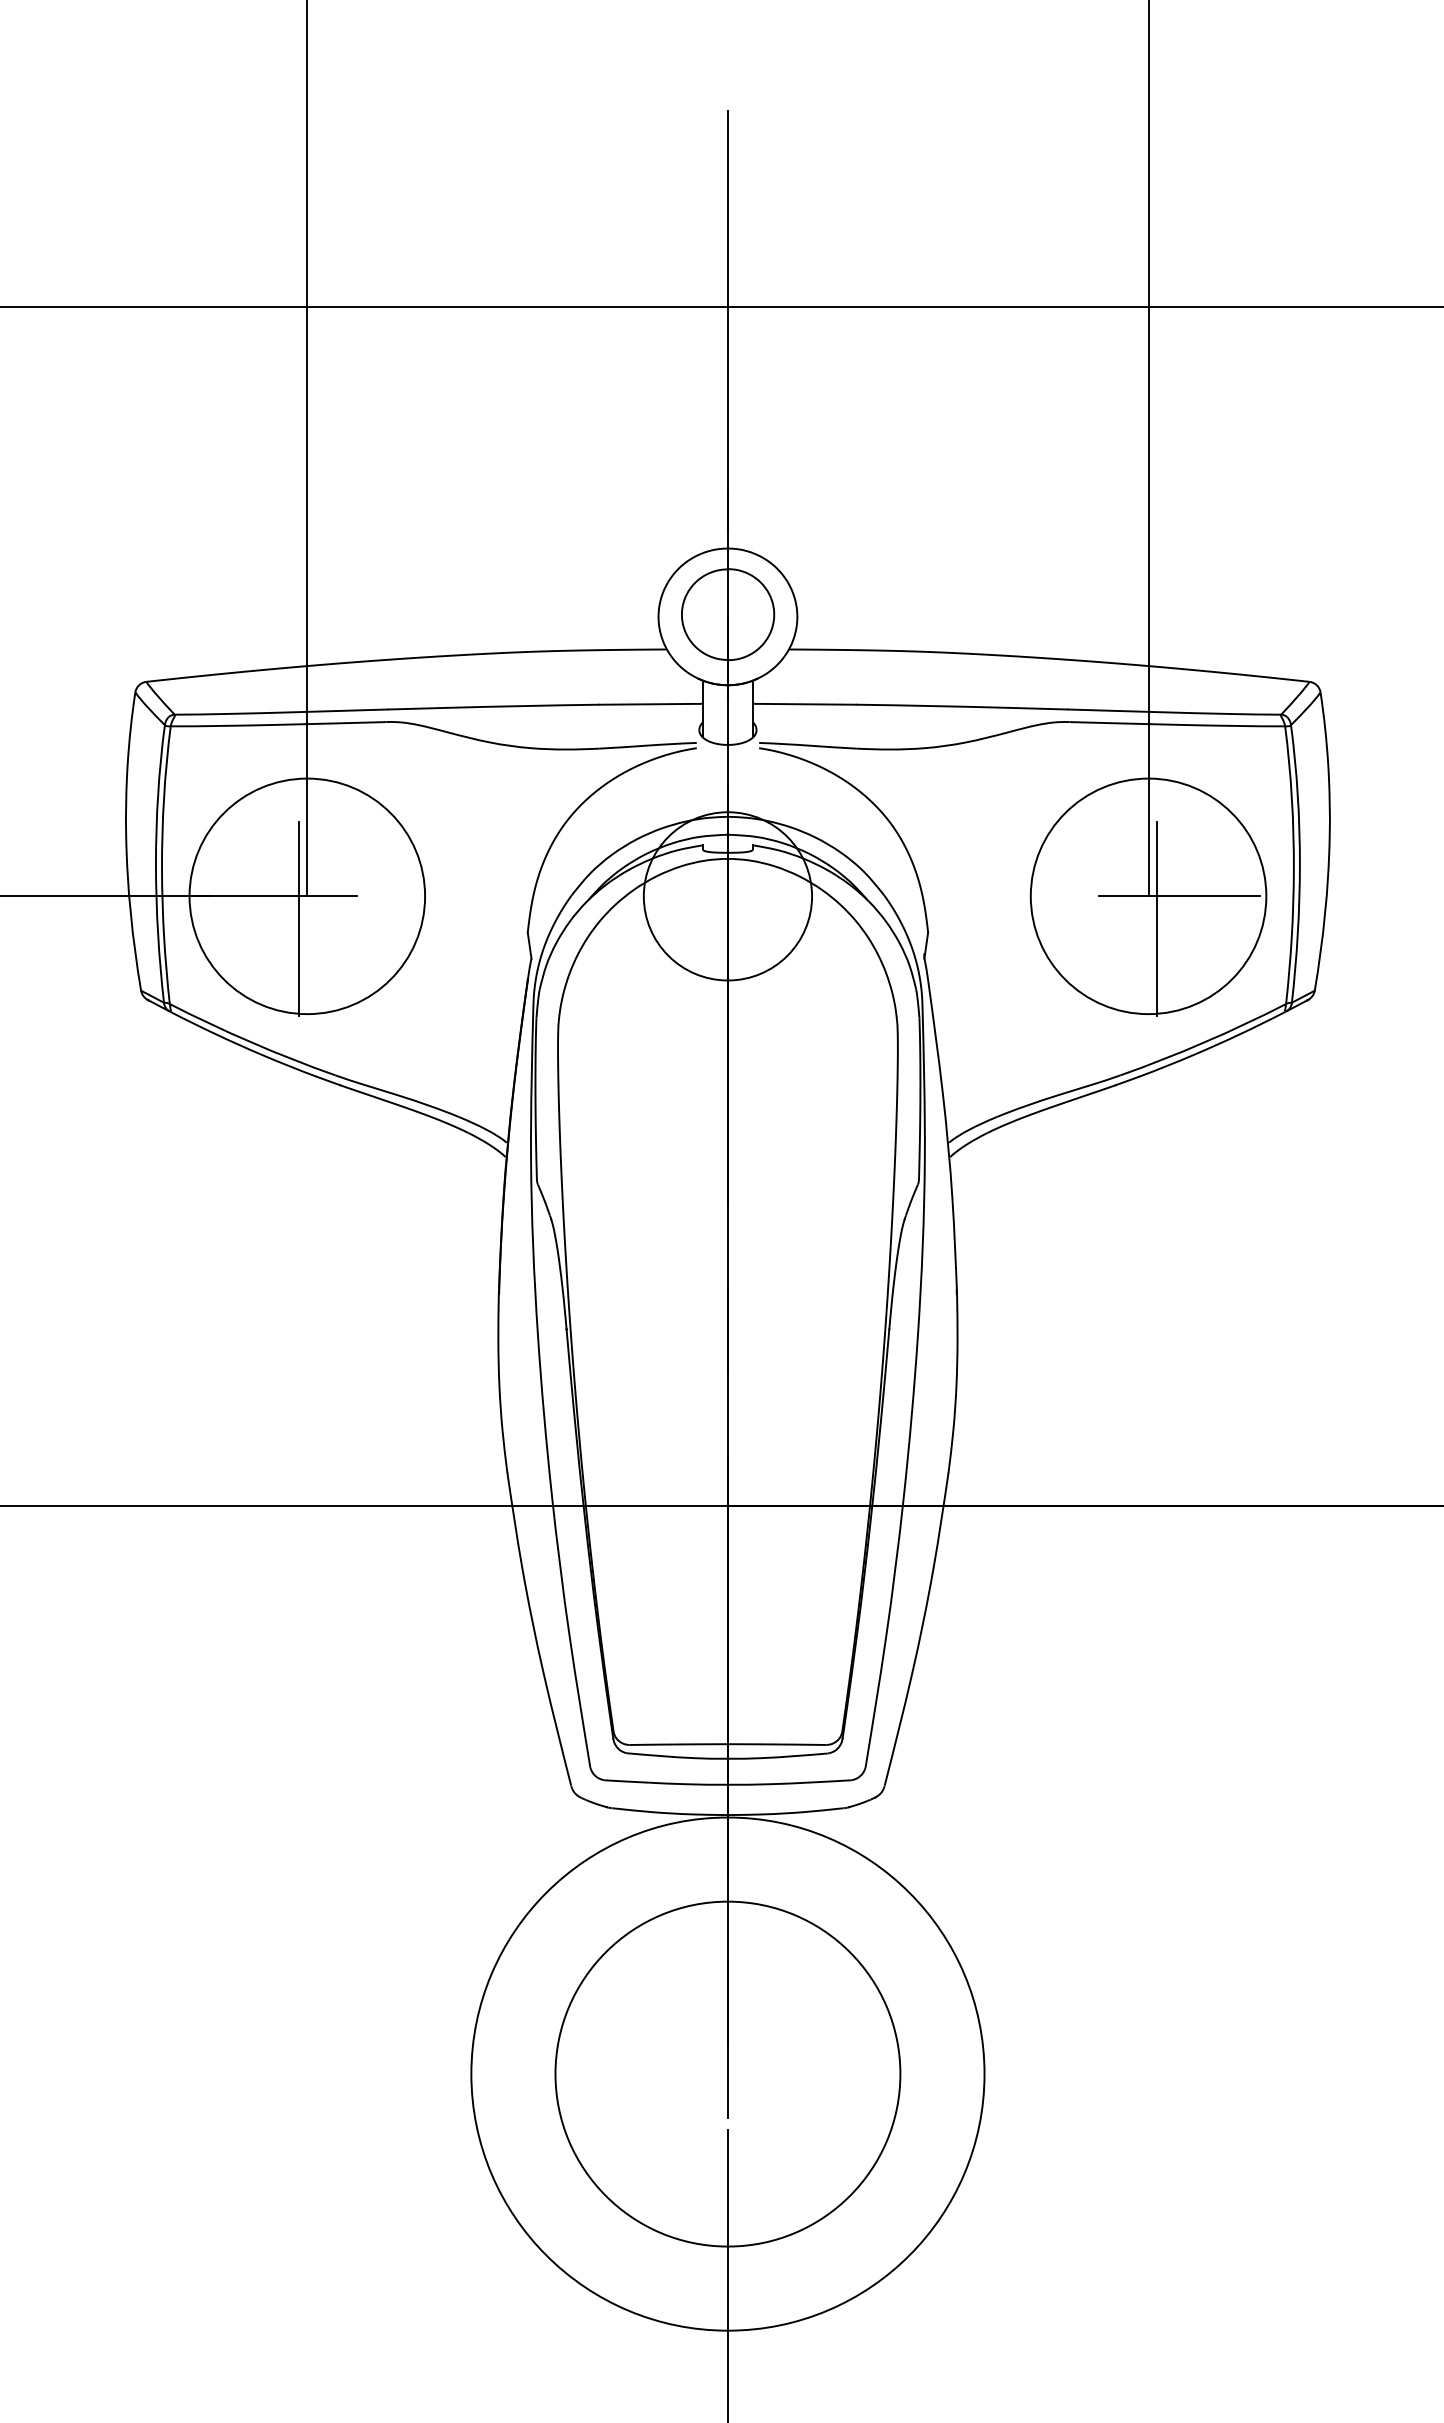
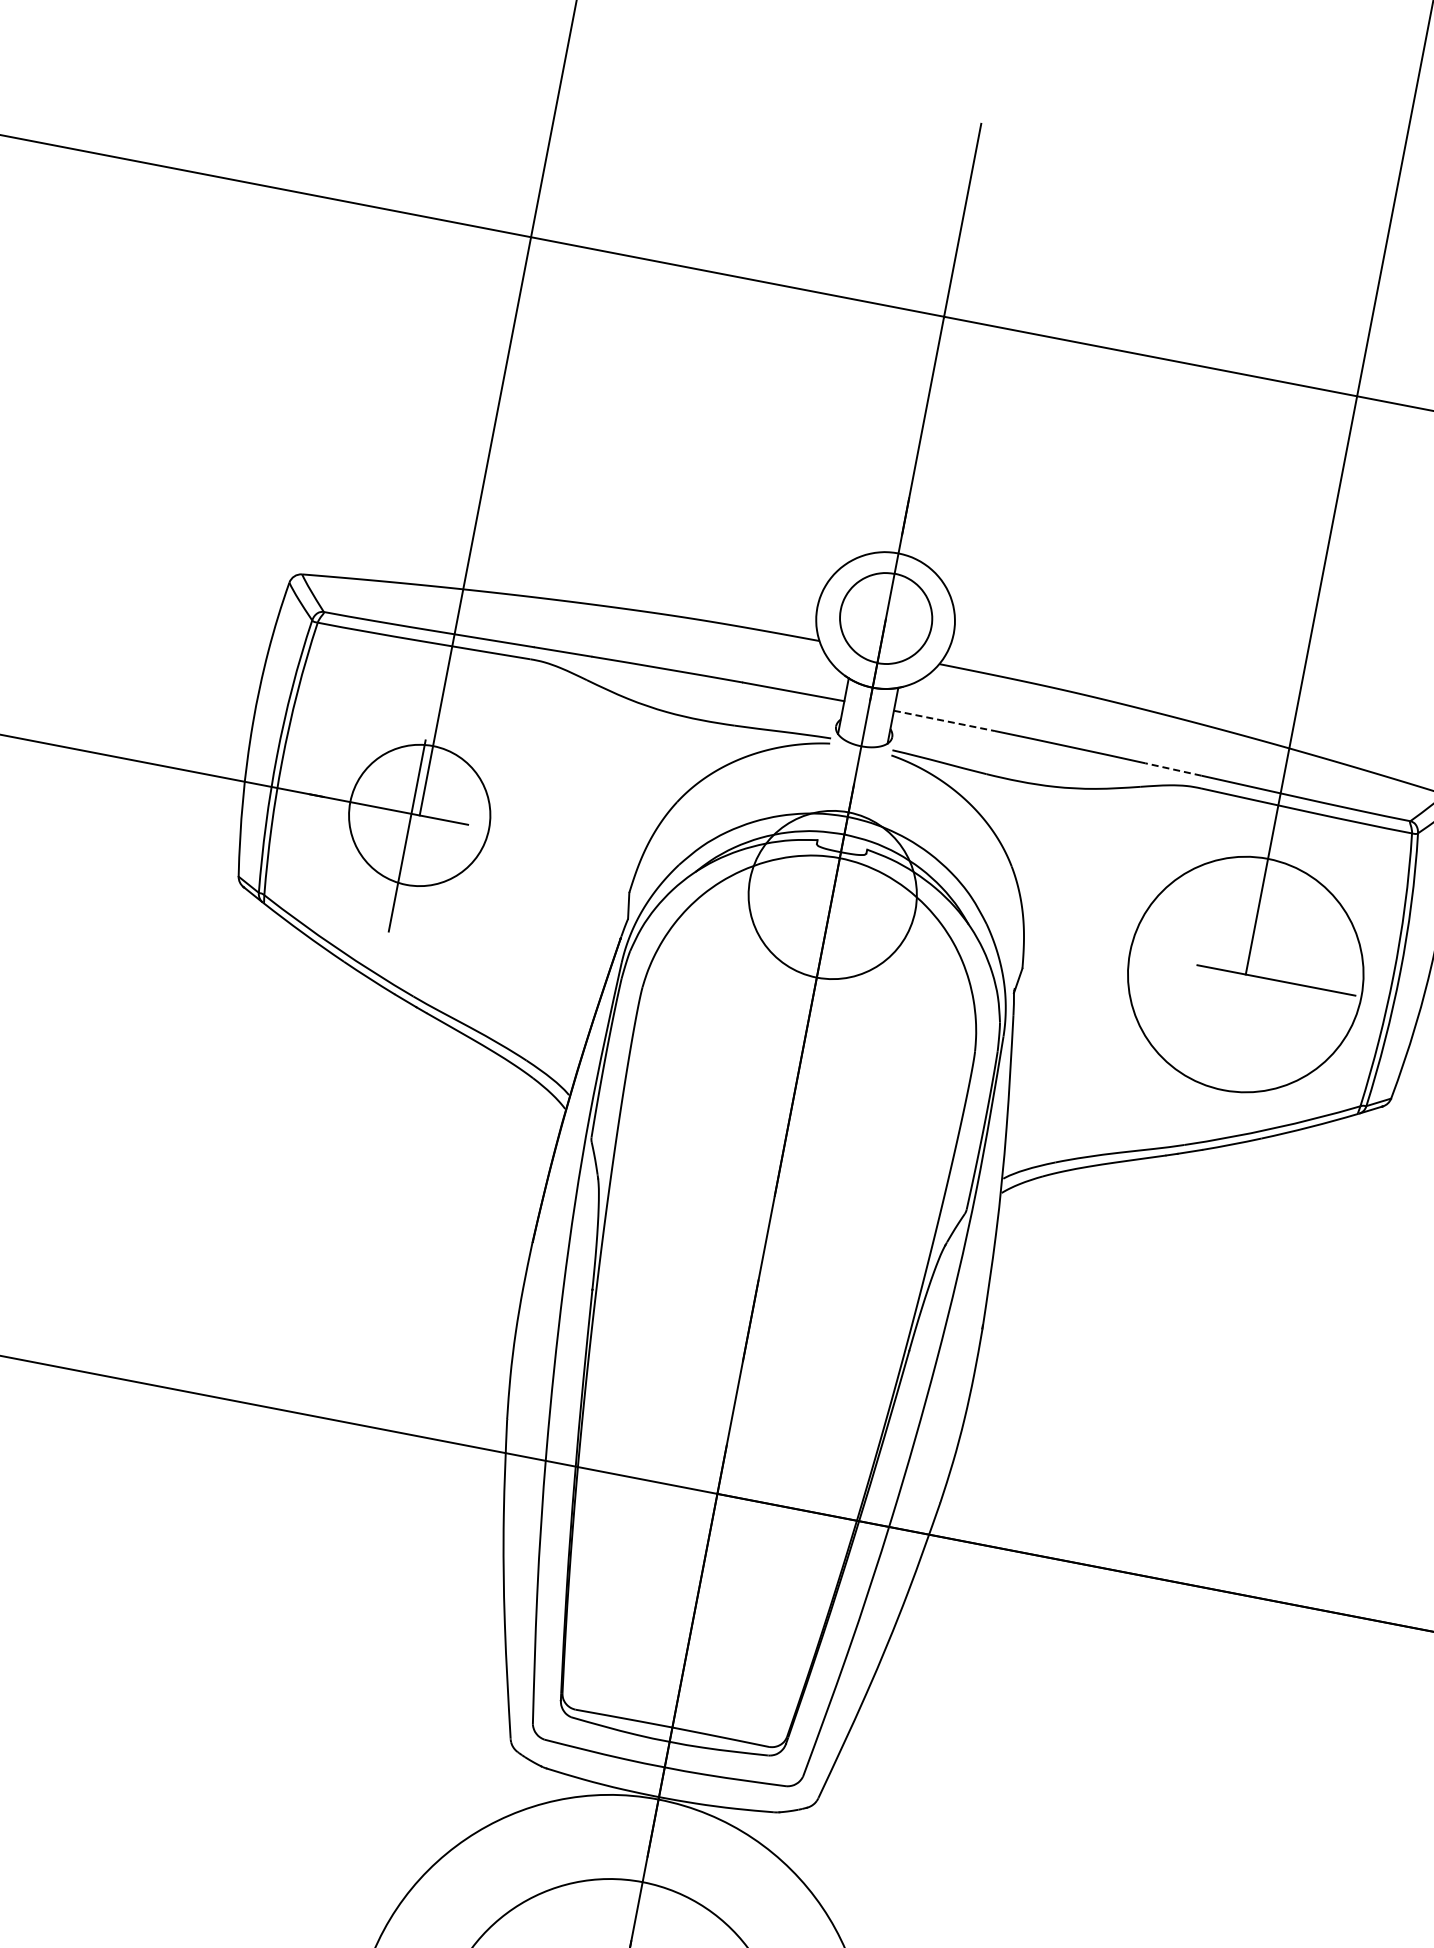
line: (805, 704) -> (945, 721), solid -> dashed
line: (1038, 708) -> (1173, 769), solid -> dashed
circle: (307, 896) -> (419, 815), size x0.6
line: (1156, 918) -> (1249, 997), removed

